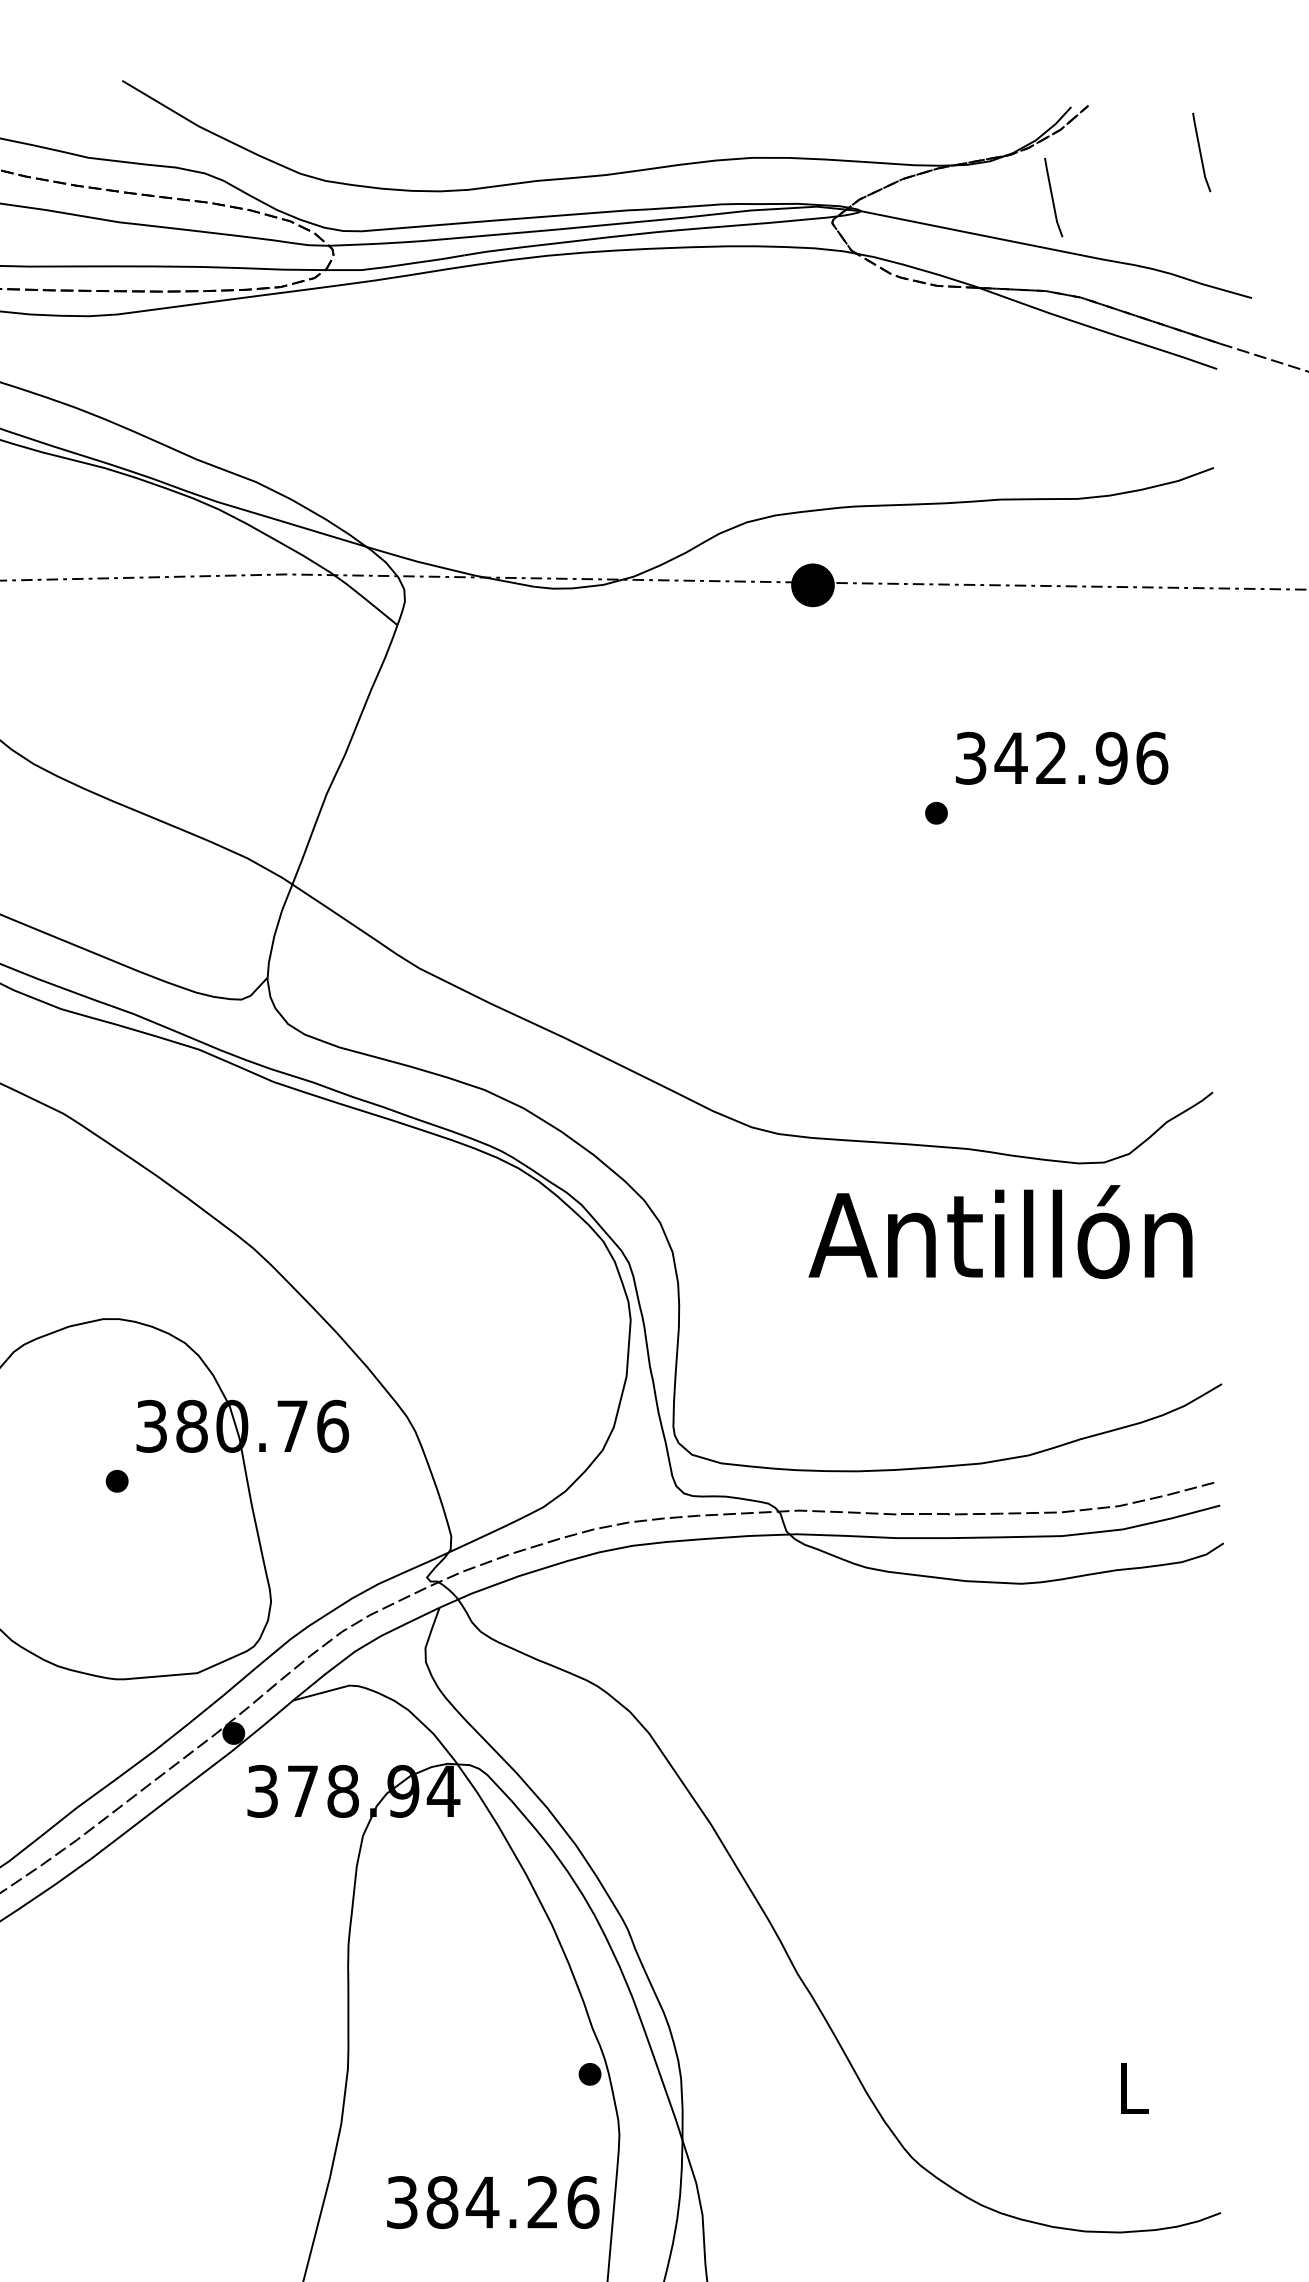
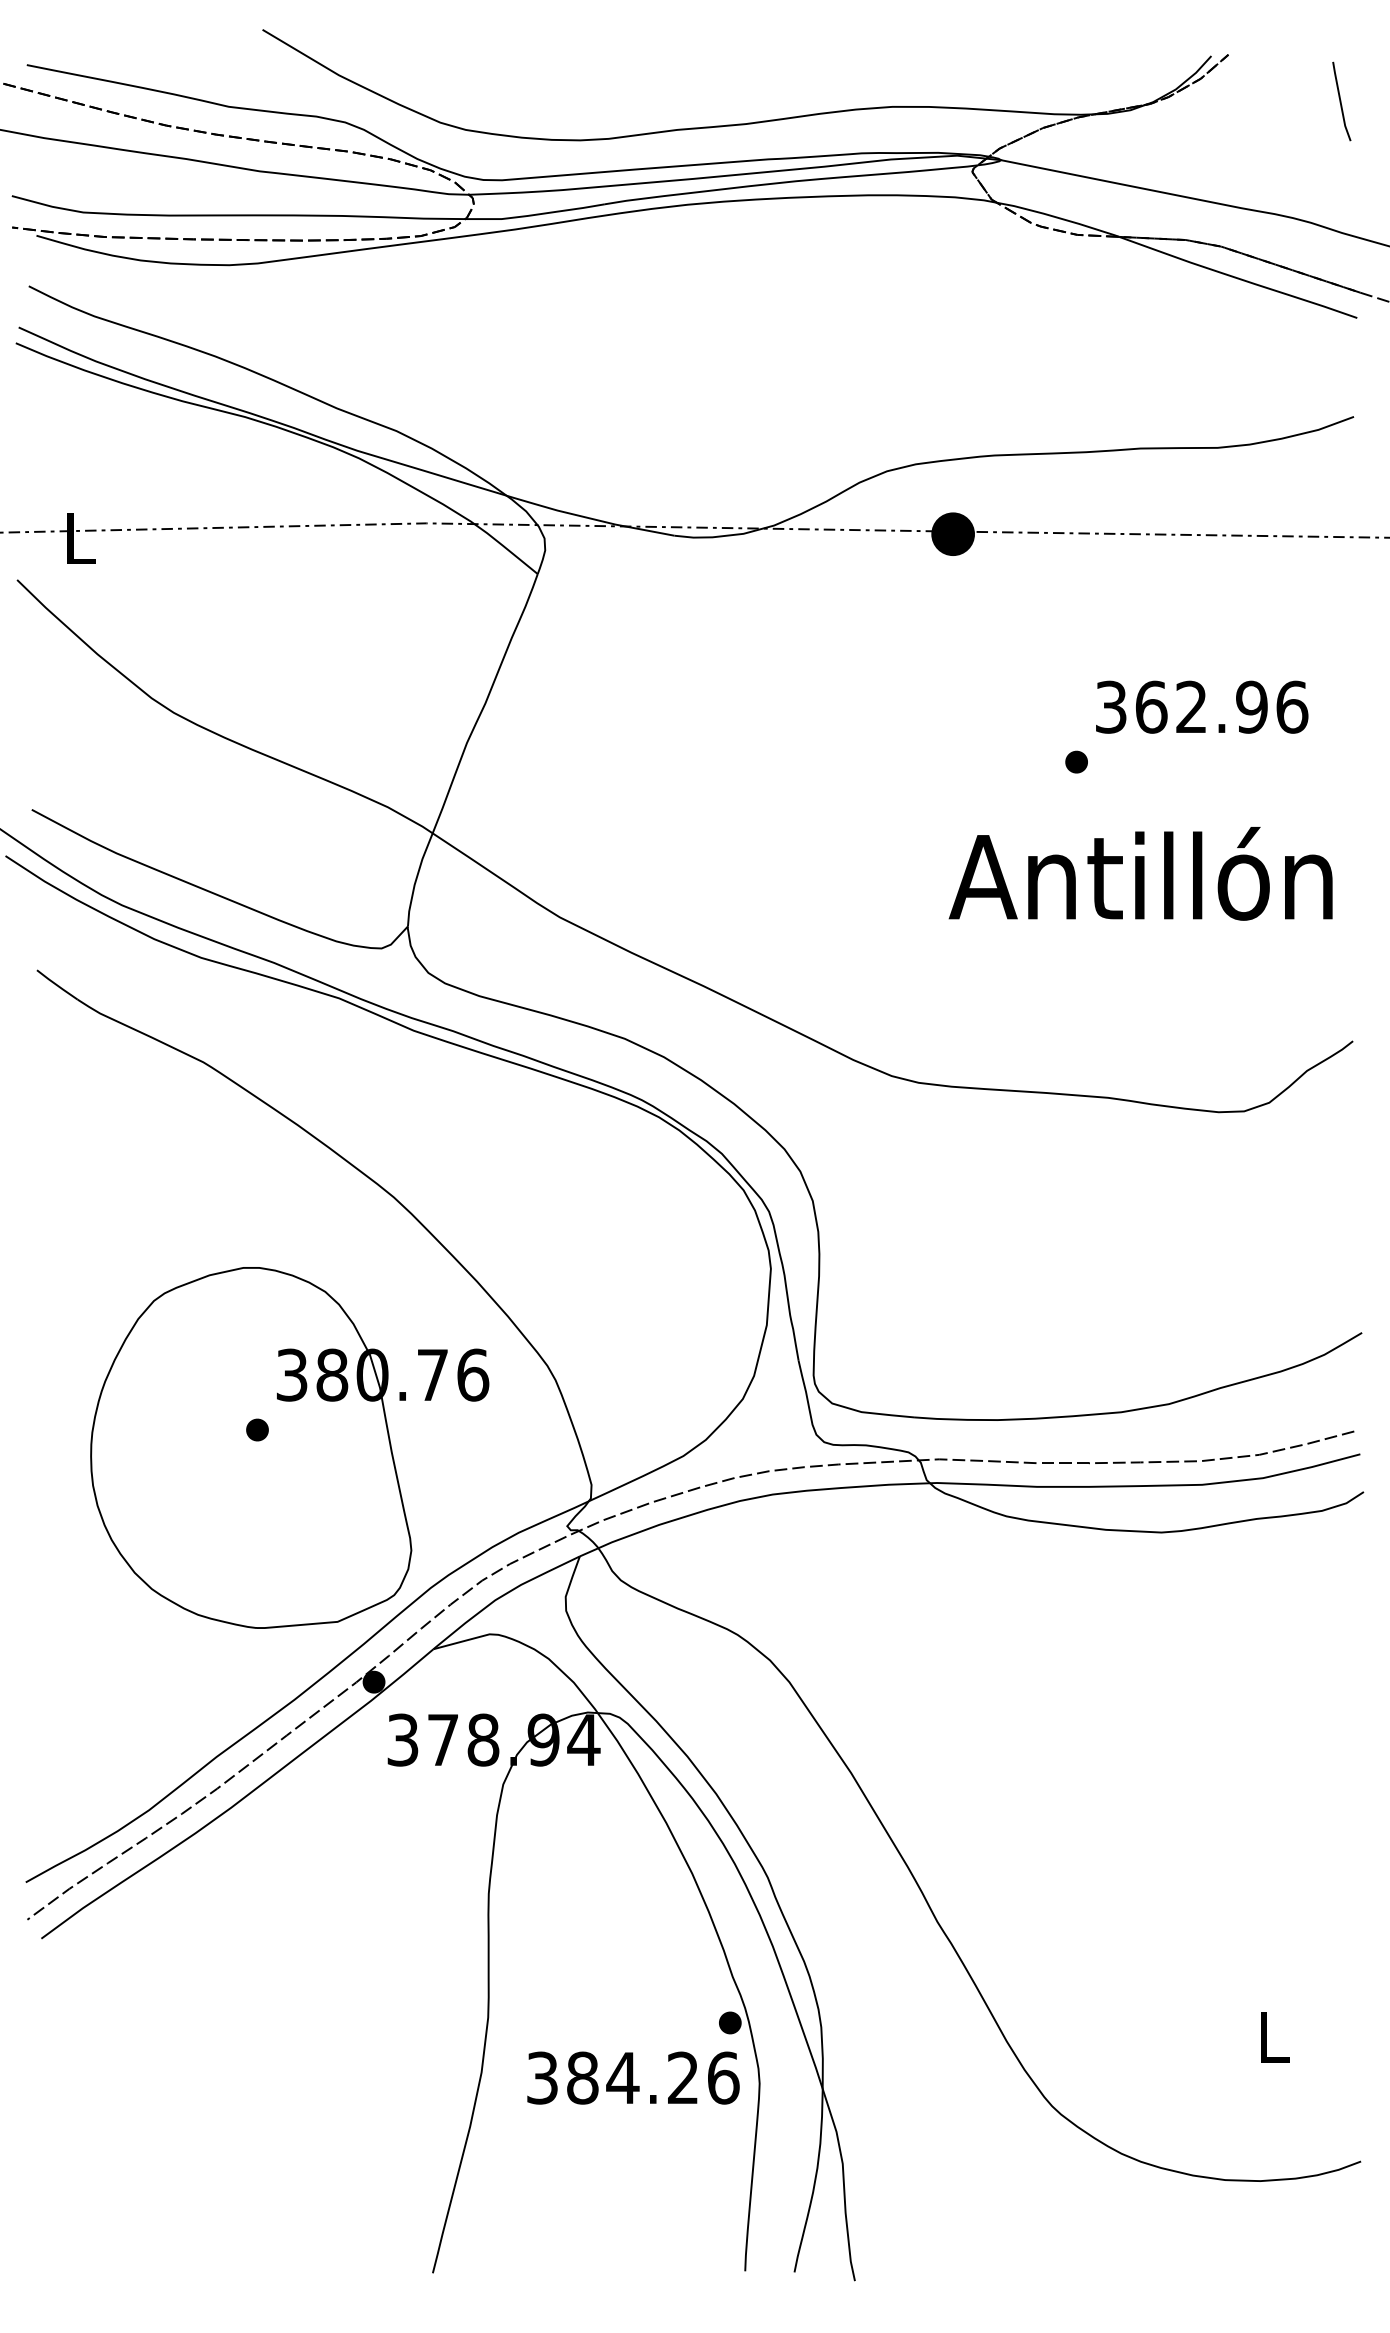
line: (1053, 197) -> (1193, 146), removed
text: (1011, 757) -> (1151, 706), 342.96 -> 362.96
text: (1000, 1231) -> (1140, 873), moved
text: (493, 2201) -> (633, 2077), moved

